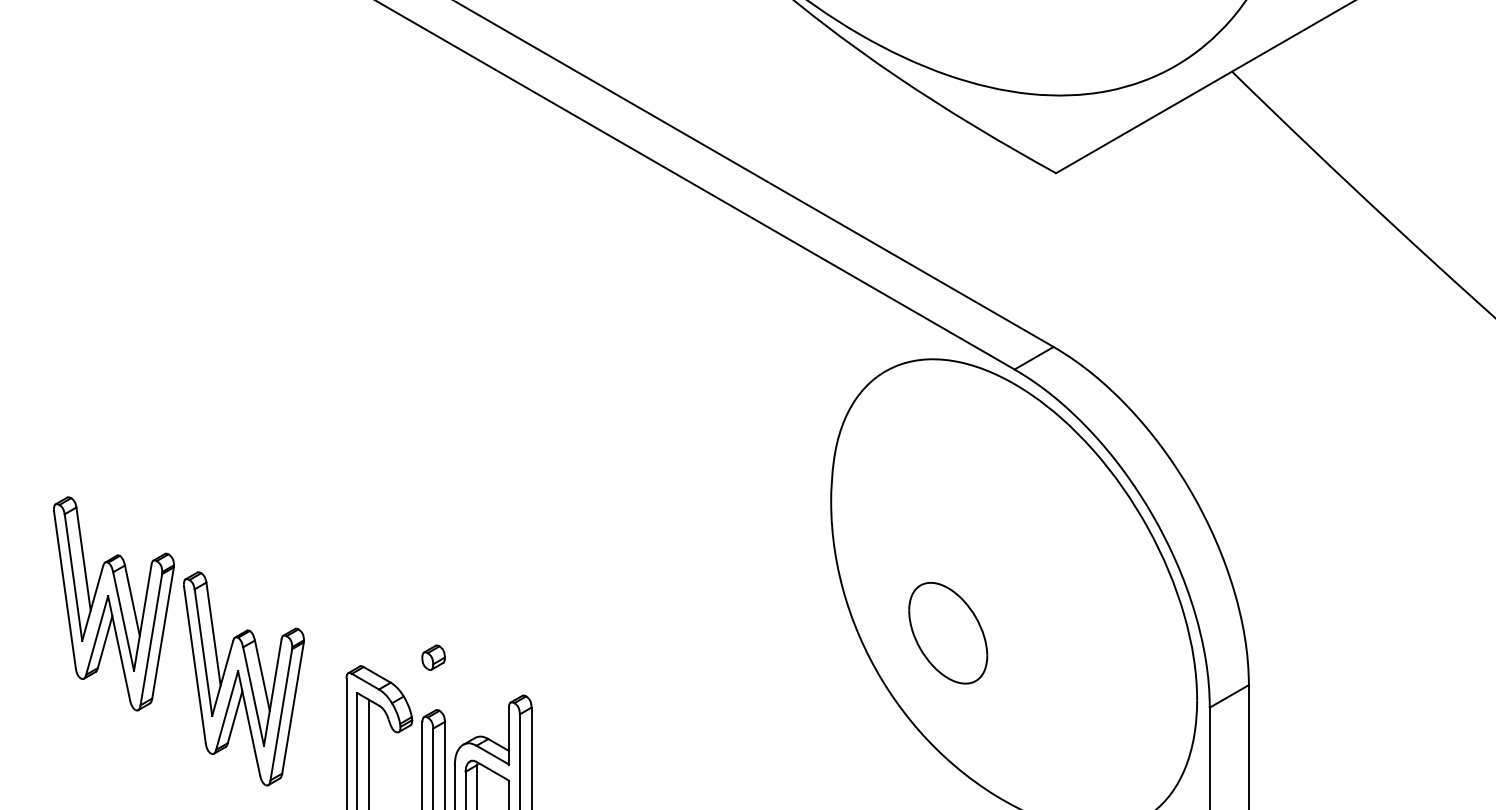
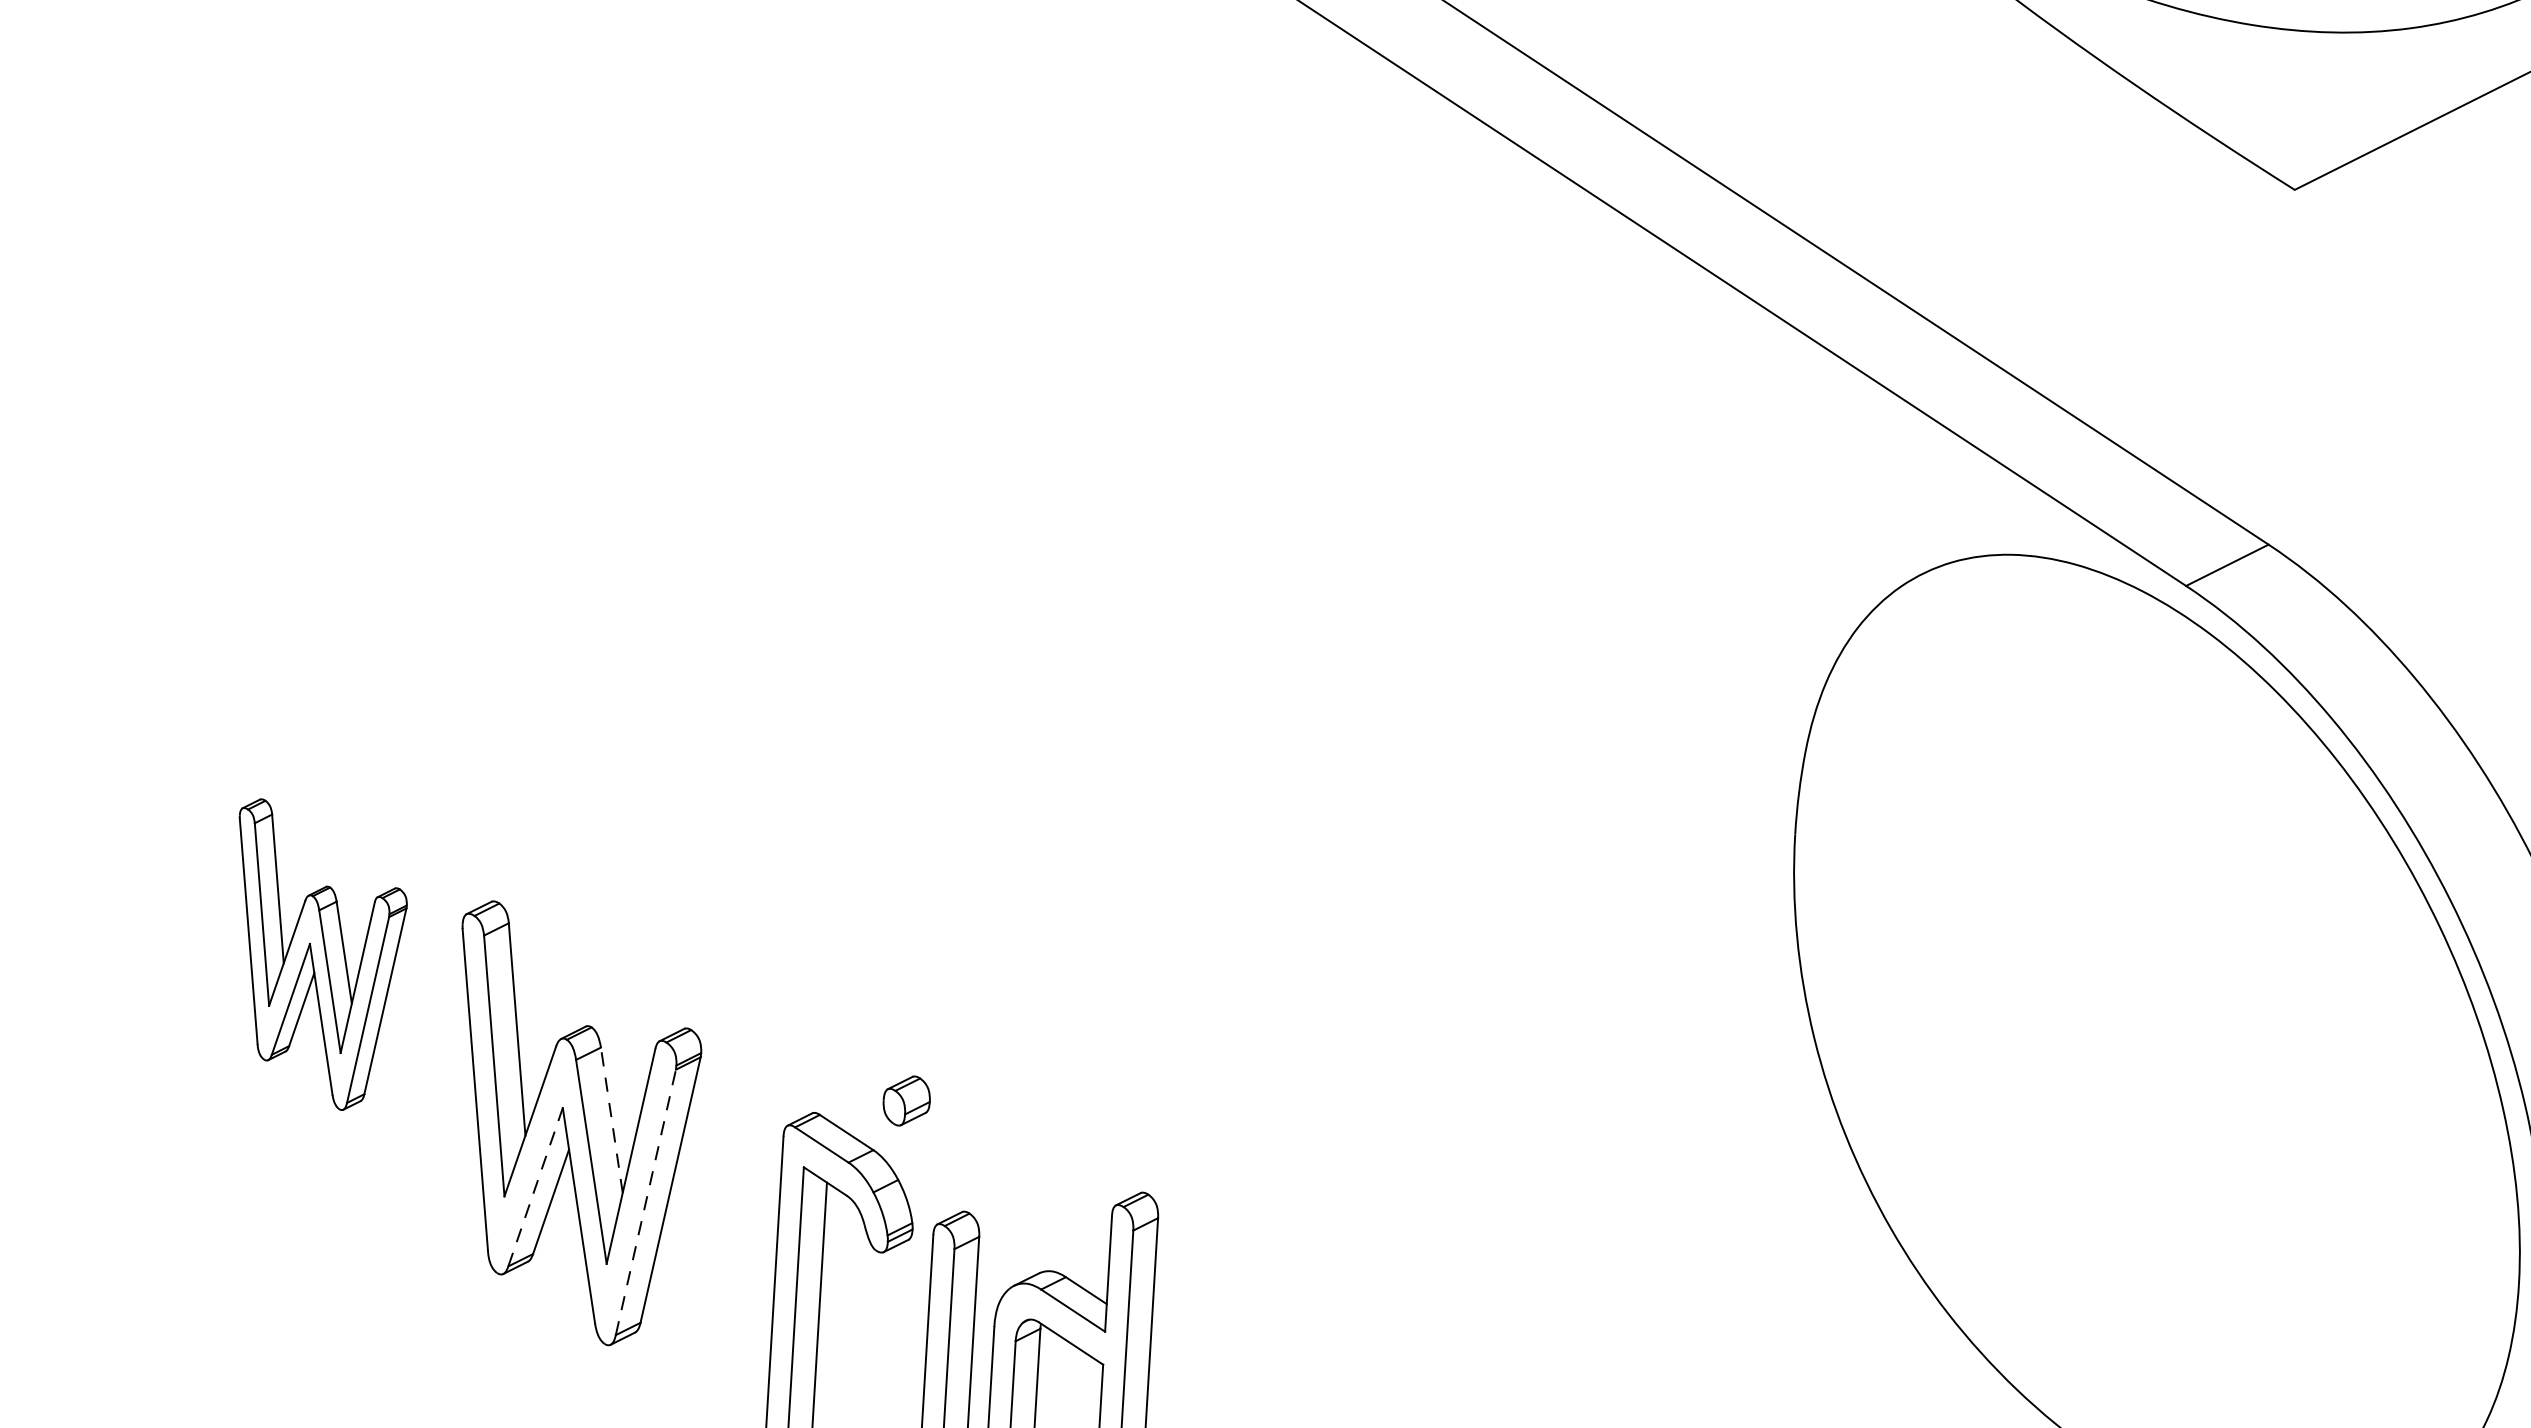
part: (114, 603) -> (318, 954), size x0.7
part: (948, 633) -> (2019, 1117), removed
part: (433, 657) -> (906, 1100), moved
line: (262, 675) -> (612, 1119), solid -> dashed
line: (227, 710) -> (536, 1187), solid -> dashed
line: (281, 714) -> (646, 1201), solid -> dashed

